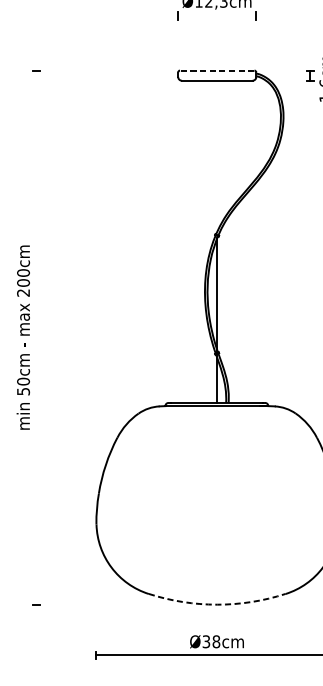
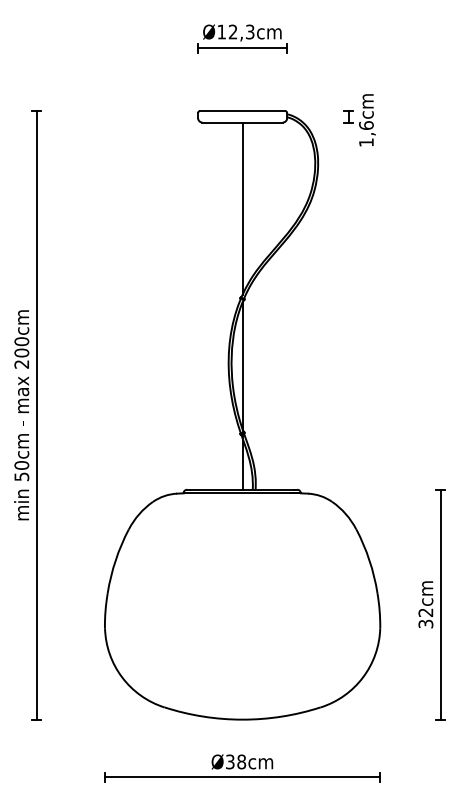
line: (217, 15) -> (242, 48), added
line: (217, 70) -> (242, 110), dashed -> solid
line: (217, 156) -> (242, 208), added
line: (36, 336) -> (36, 414), added
arc: (217, 604) -> (242, 719), dashed -> solid

